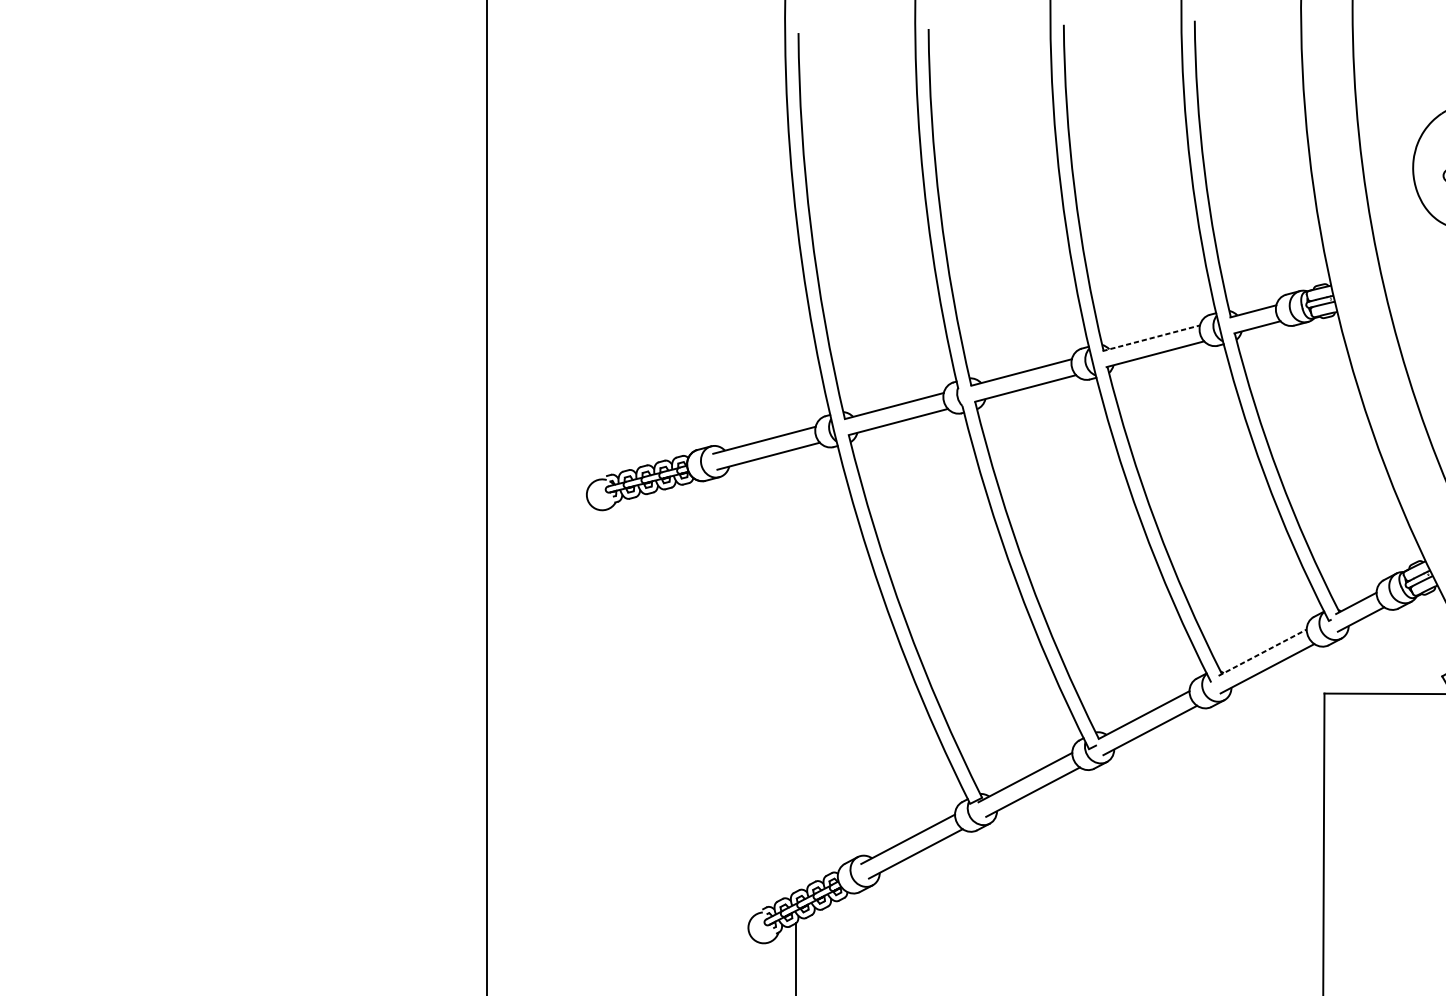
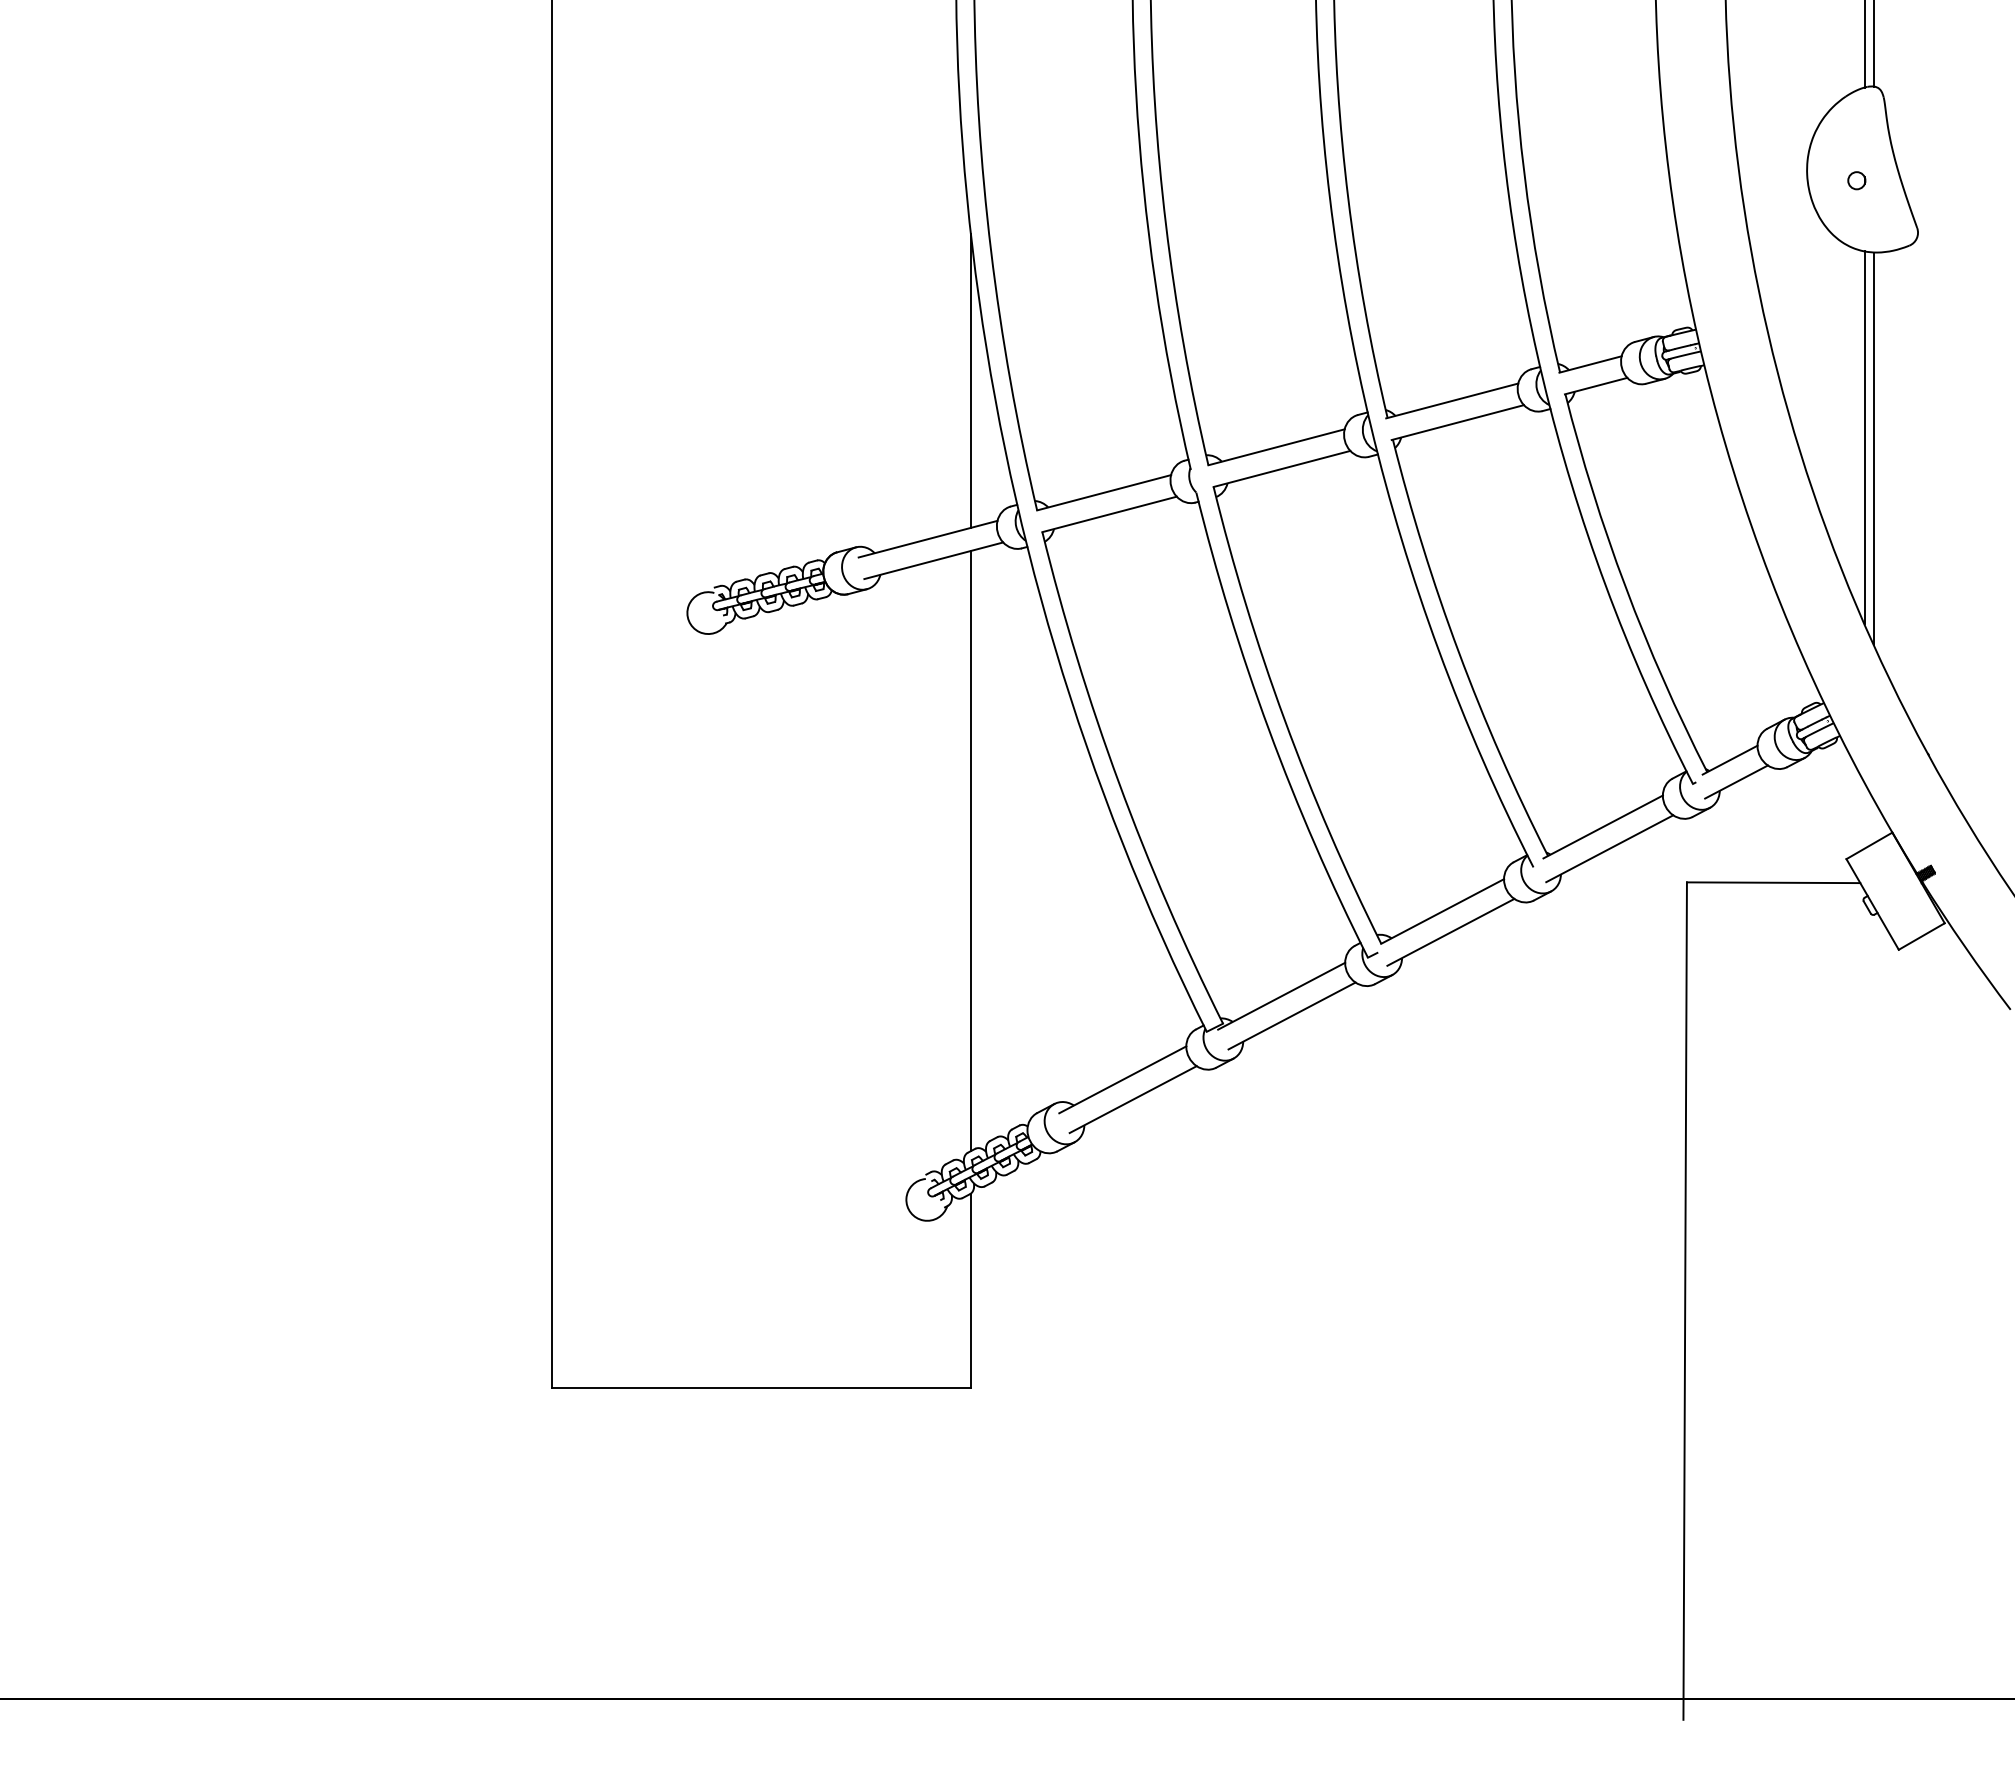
line: (795, 323) -> (970, 380), added
line: (1151, 337) -> (1452, 400), dashed -> solid
line: (1262, 652) -> (1603, 826), dashed -> solid
line: (795, 670) -> (970, 851), added

